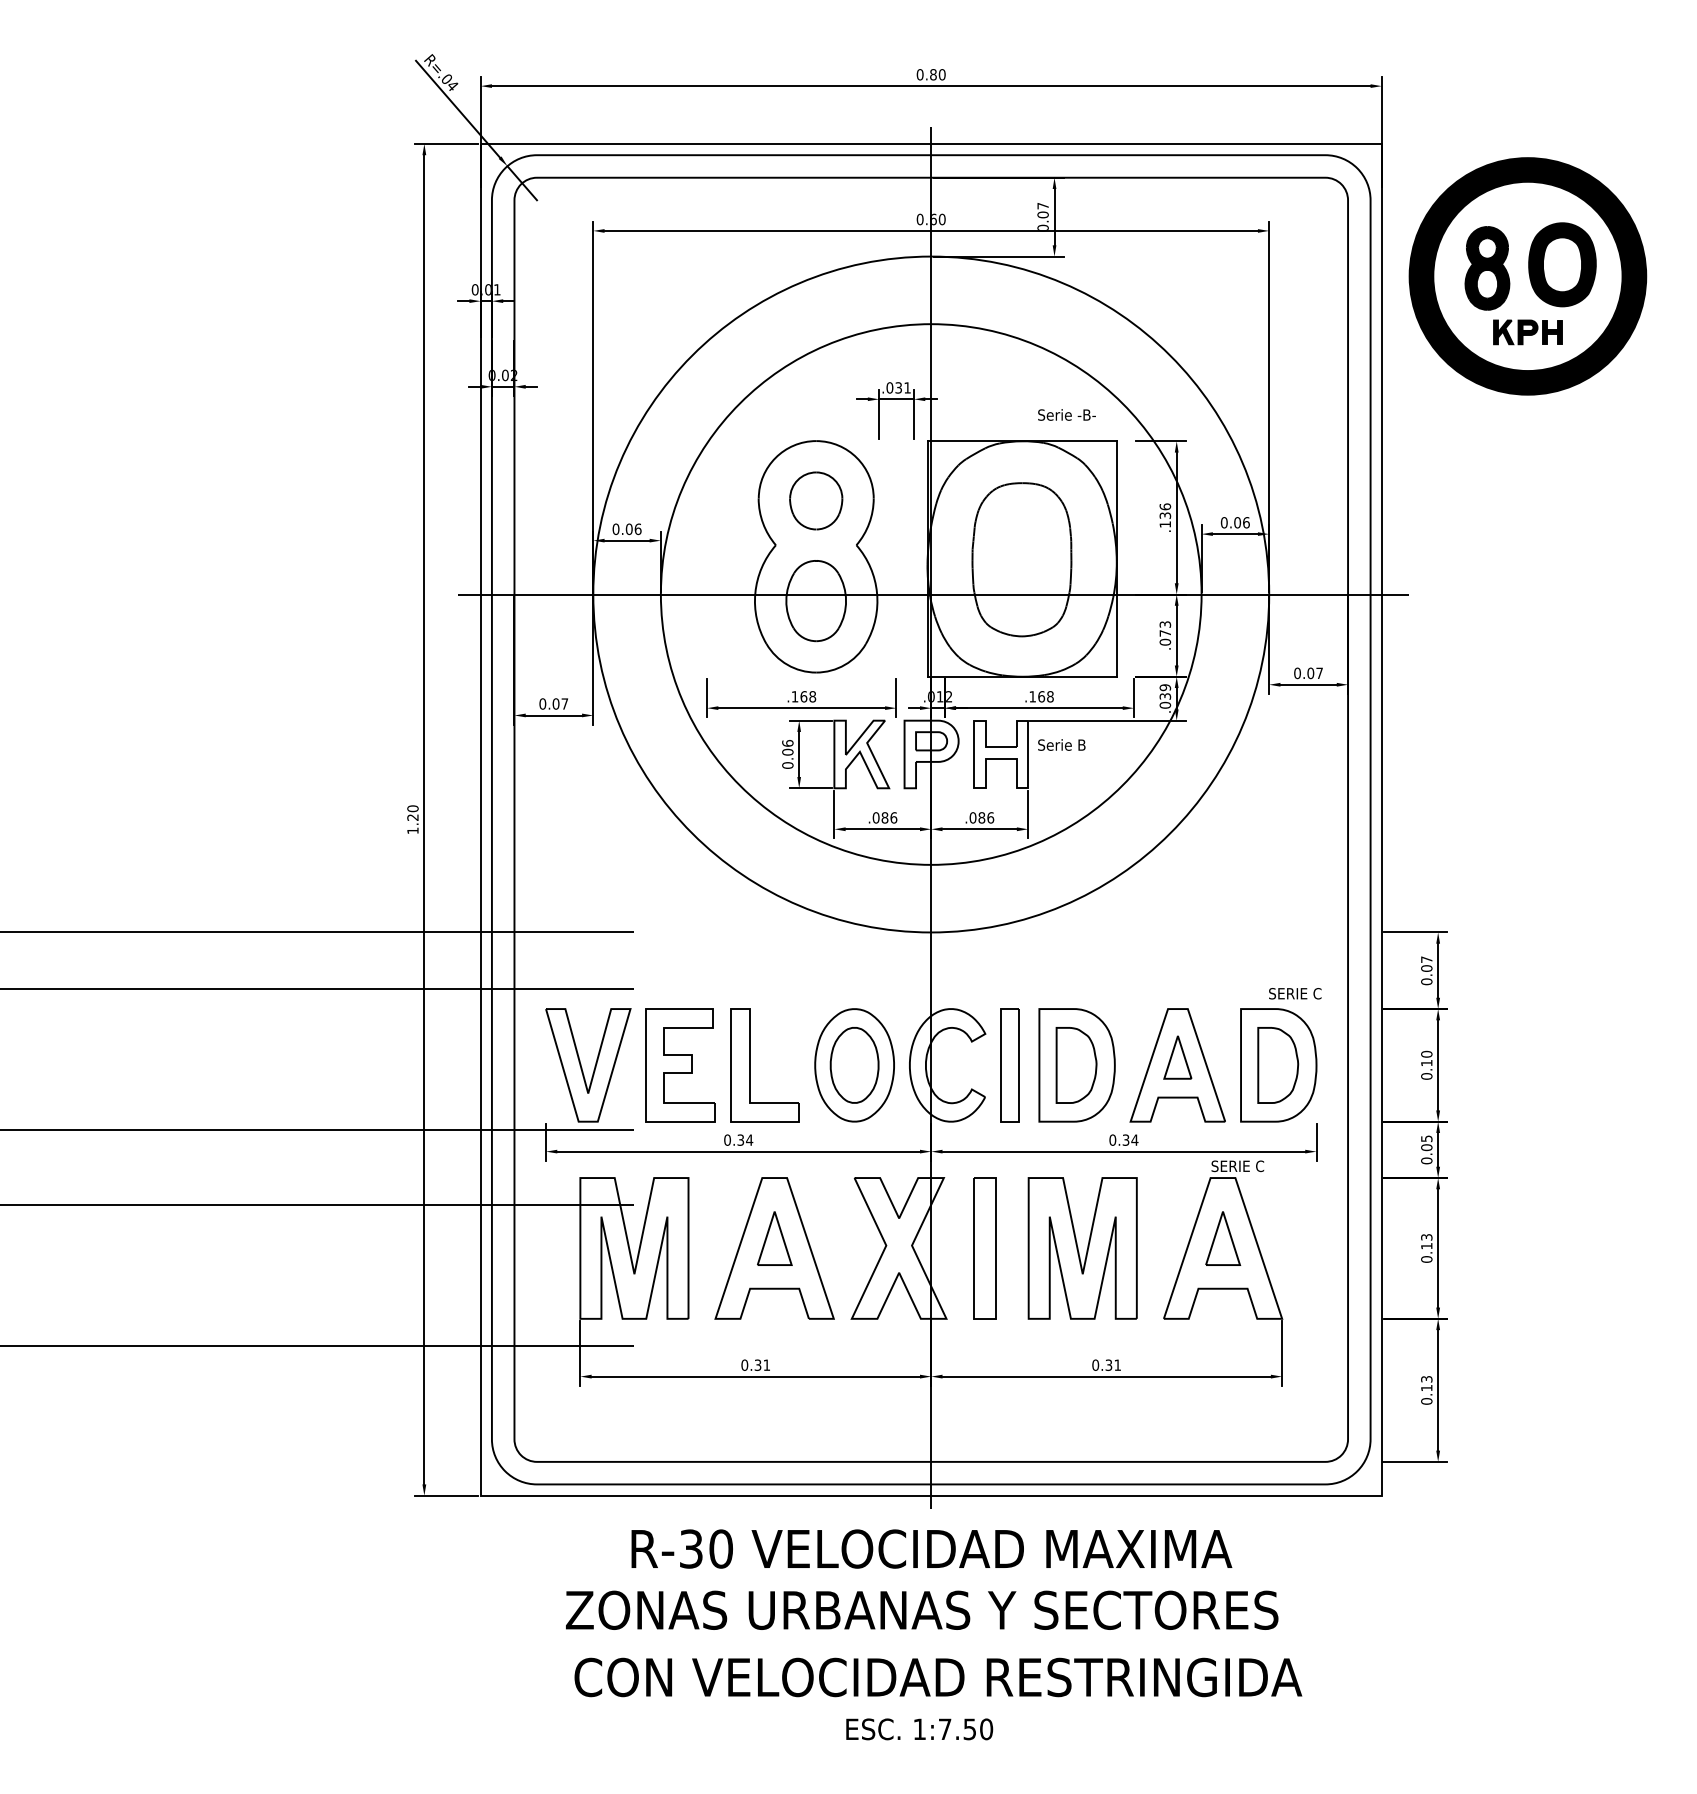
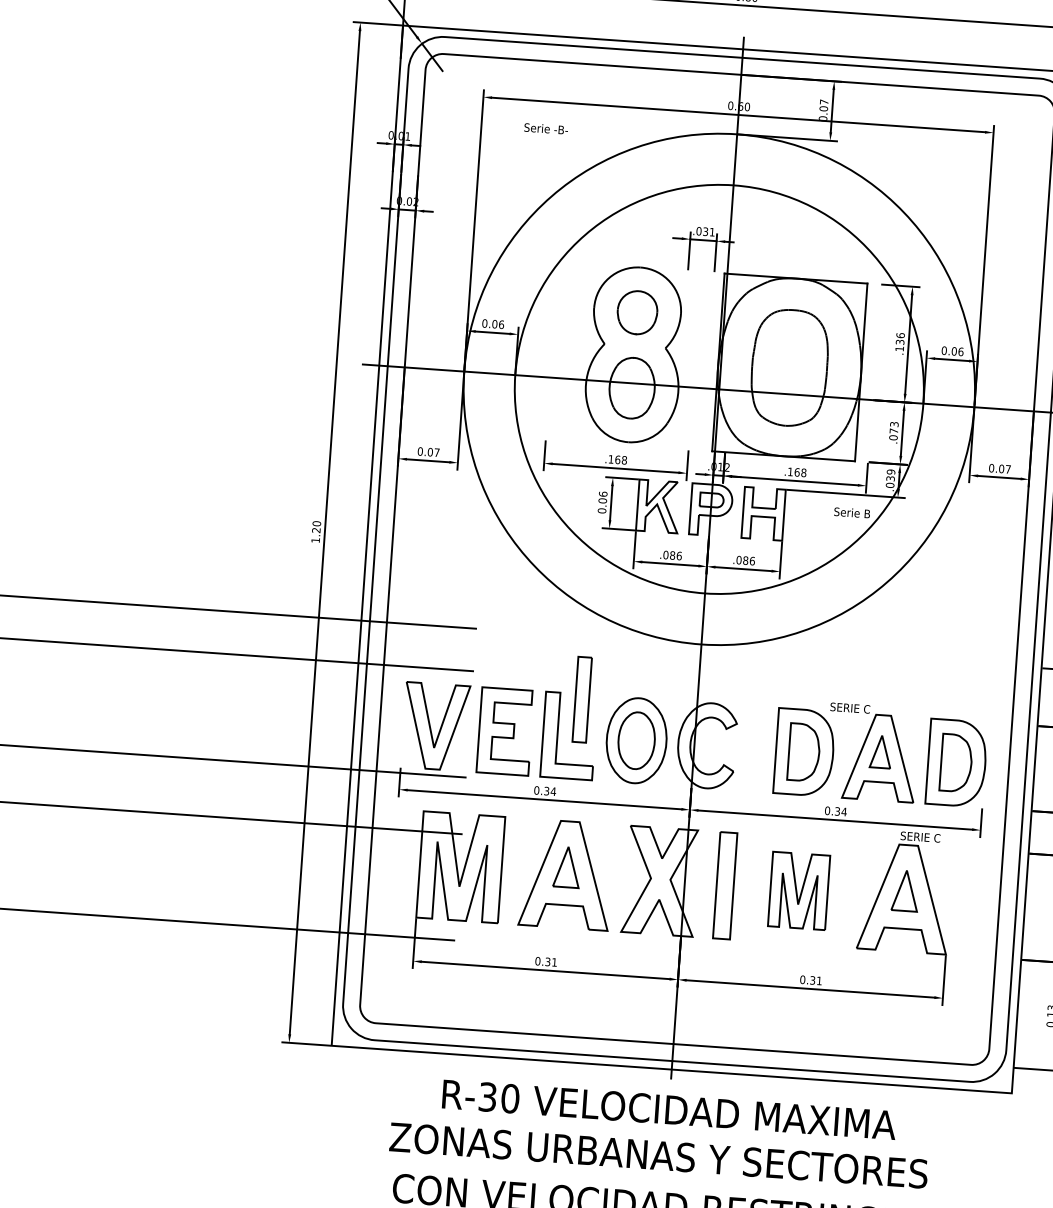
text: (1066, 414) -> (545, 128), moved
text: (1061, 744) -> (851, 512), moved
text: (1295, 993) -> (850, 708), moved
part: (1009, 1065) -> (581, 699), moved
part: (1082, 1248) -> (798, 890), size x0.7

